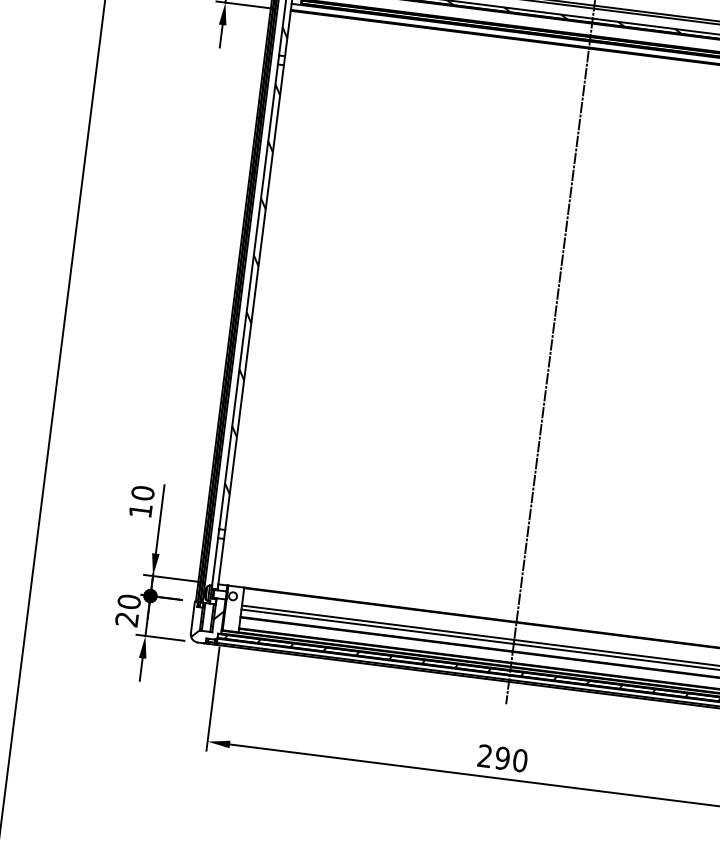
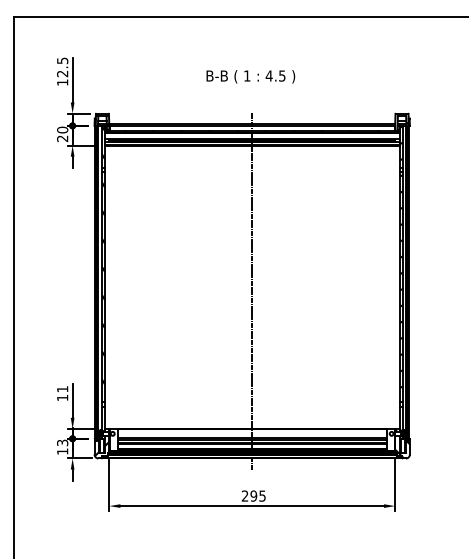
text: (142, 491) -> (62, 388), 10 -> 11
text: (128, 609) -> (62, 446), 20 -> 13
text: (520, 759) -> (262, 495), 290 -> 295

